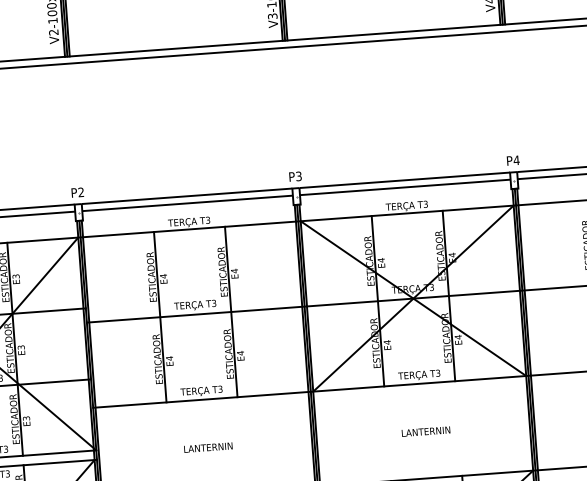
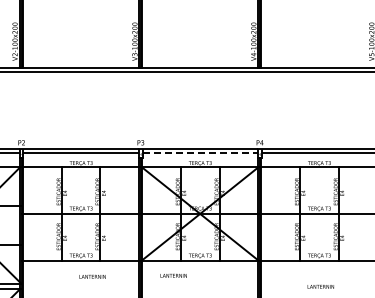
line: (405, 188) -> (200, 153), solid -> dashed
text: (425, 431) -> (173, 275), moved
text: (208, 447) -> (92, 276), moved

